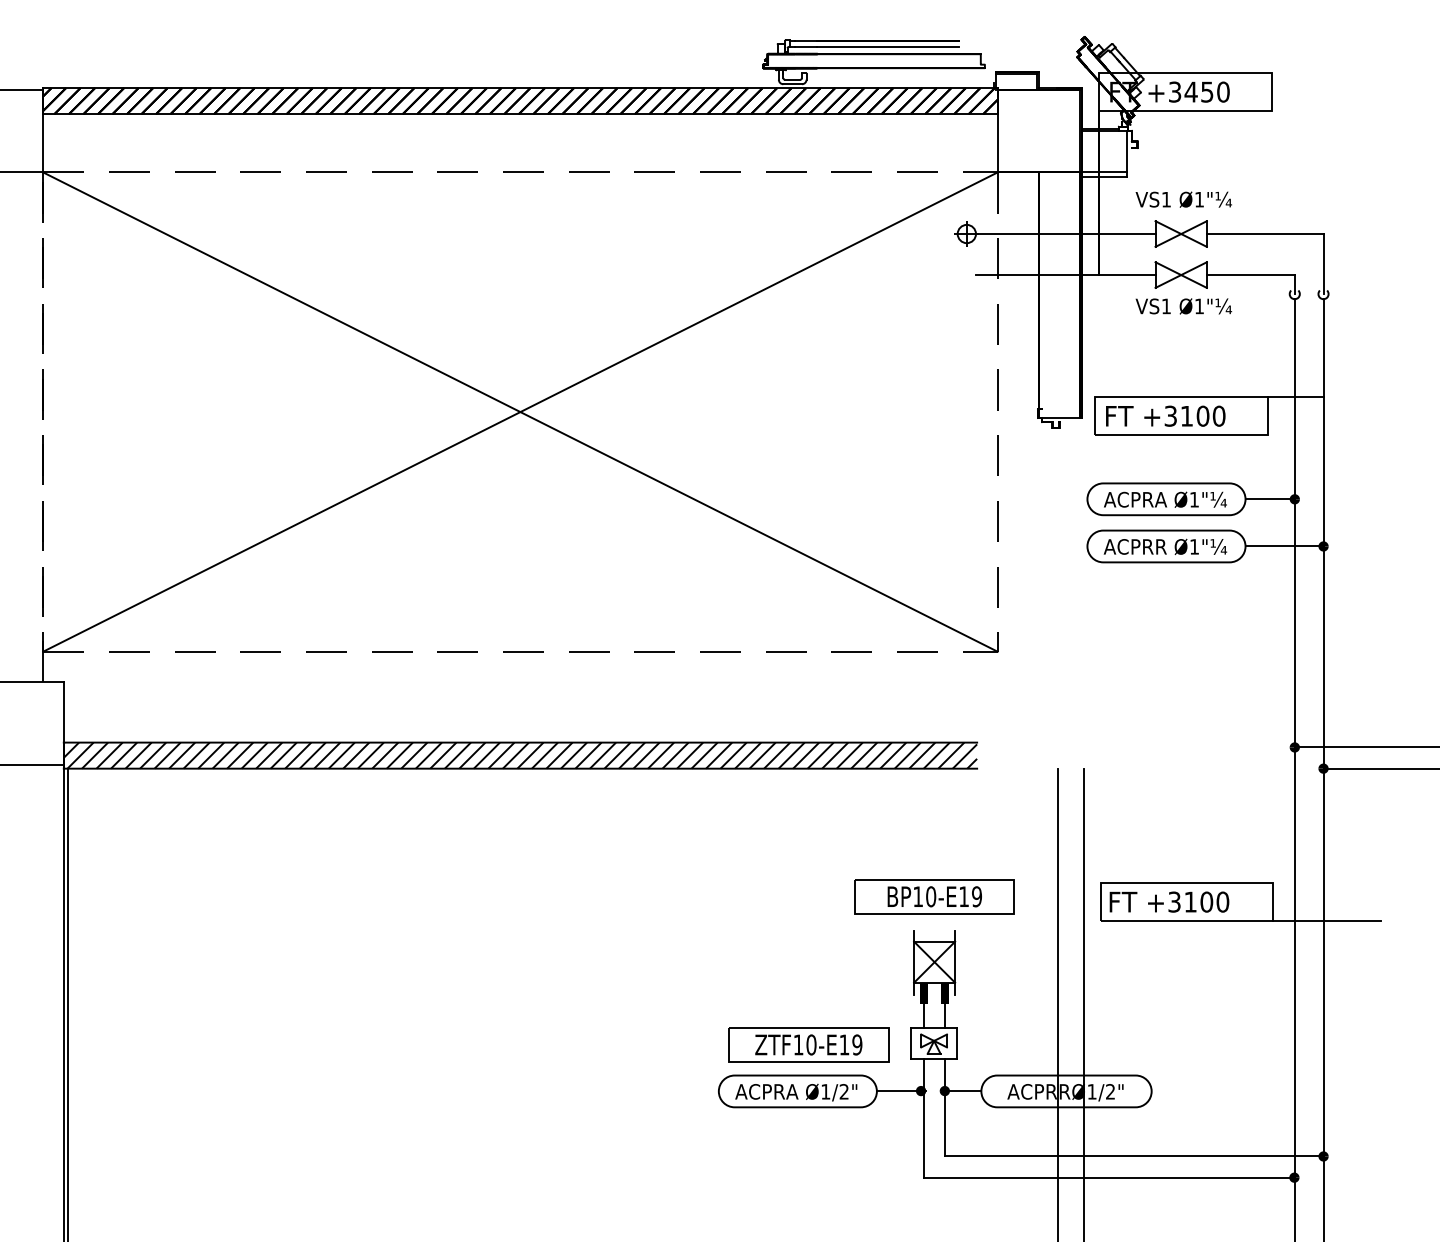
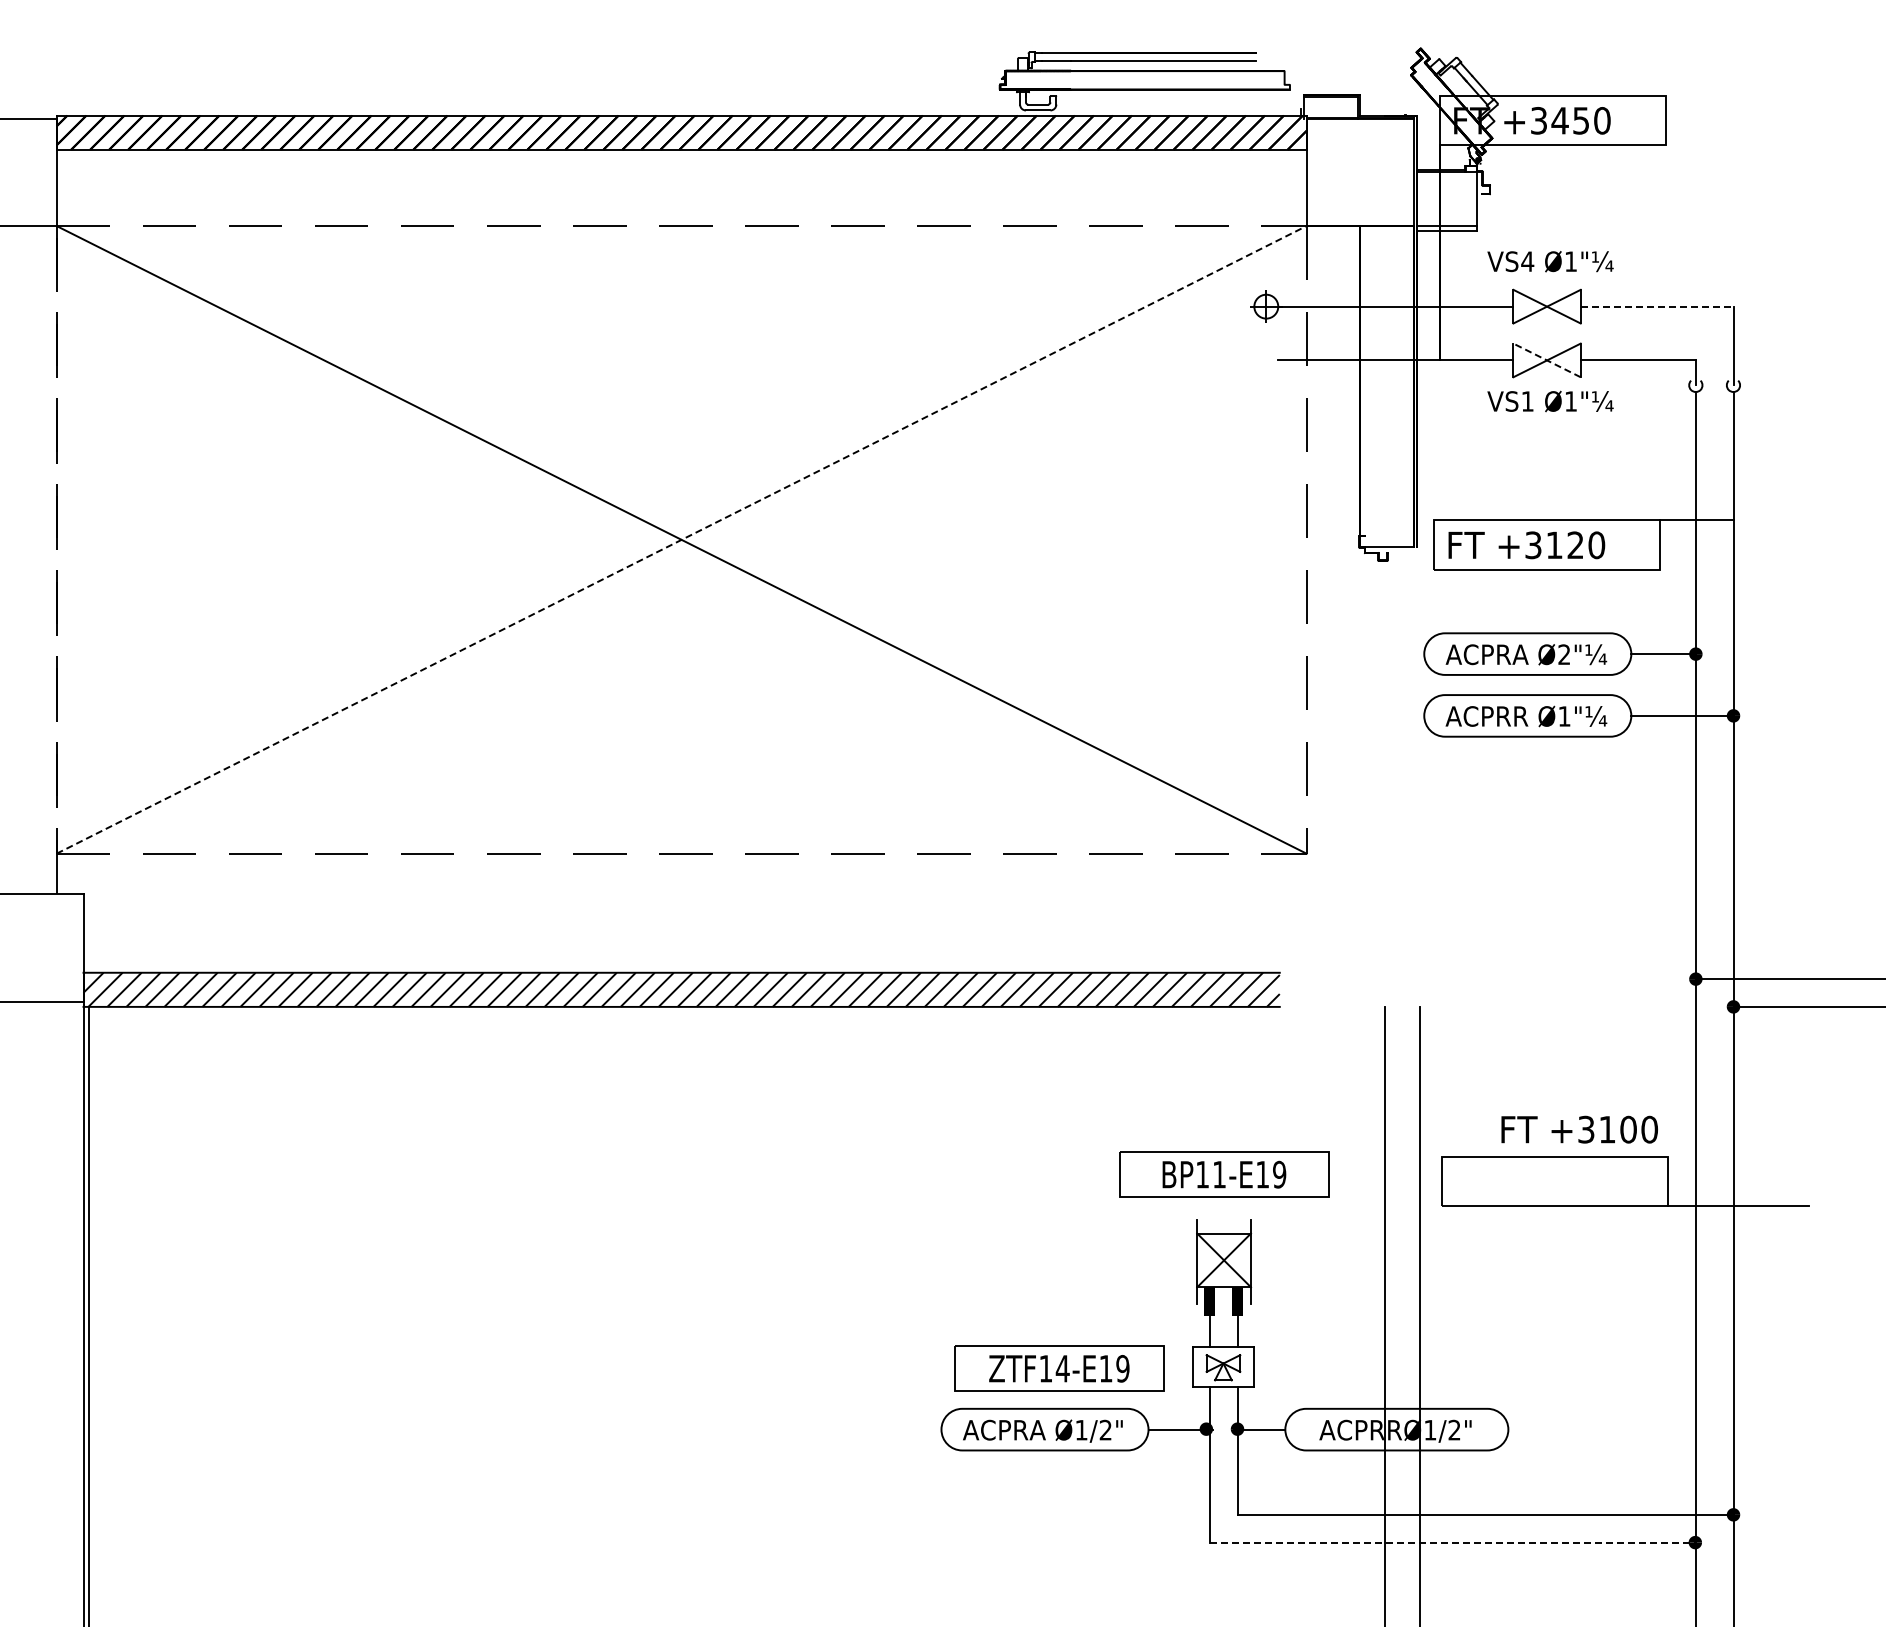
text: (1166, 199) -> (1527, 261), VS1 -> VS4
line: (1265, 233) -> (1657, 306), solid -> dashed
line: (1181, 275) -> (1547, 360), solid -> dashed
line: (521, 411) -> (682, 539), solid -> dashed
text: (1202, 416) -> (1575, 545), +3100 -> +3120
text: (1194, 499) -> (1564, 654), Ø1"¼ -> Ø2"¼
text: (931, 896) -> (1219, 1174), BP10-E19 -> BP11-E19
text: (1169, 901) -> (1579, 1129), moved
text: (811, 1044) -> (1062, 1368), ZTF10-E19 -> ZTF14-E19
line: (1109, 1177) -> (1452, 1542), solid -> dashed

